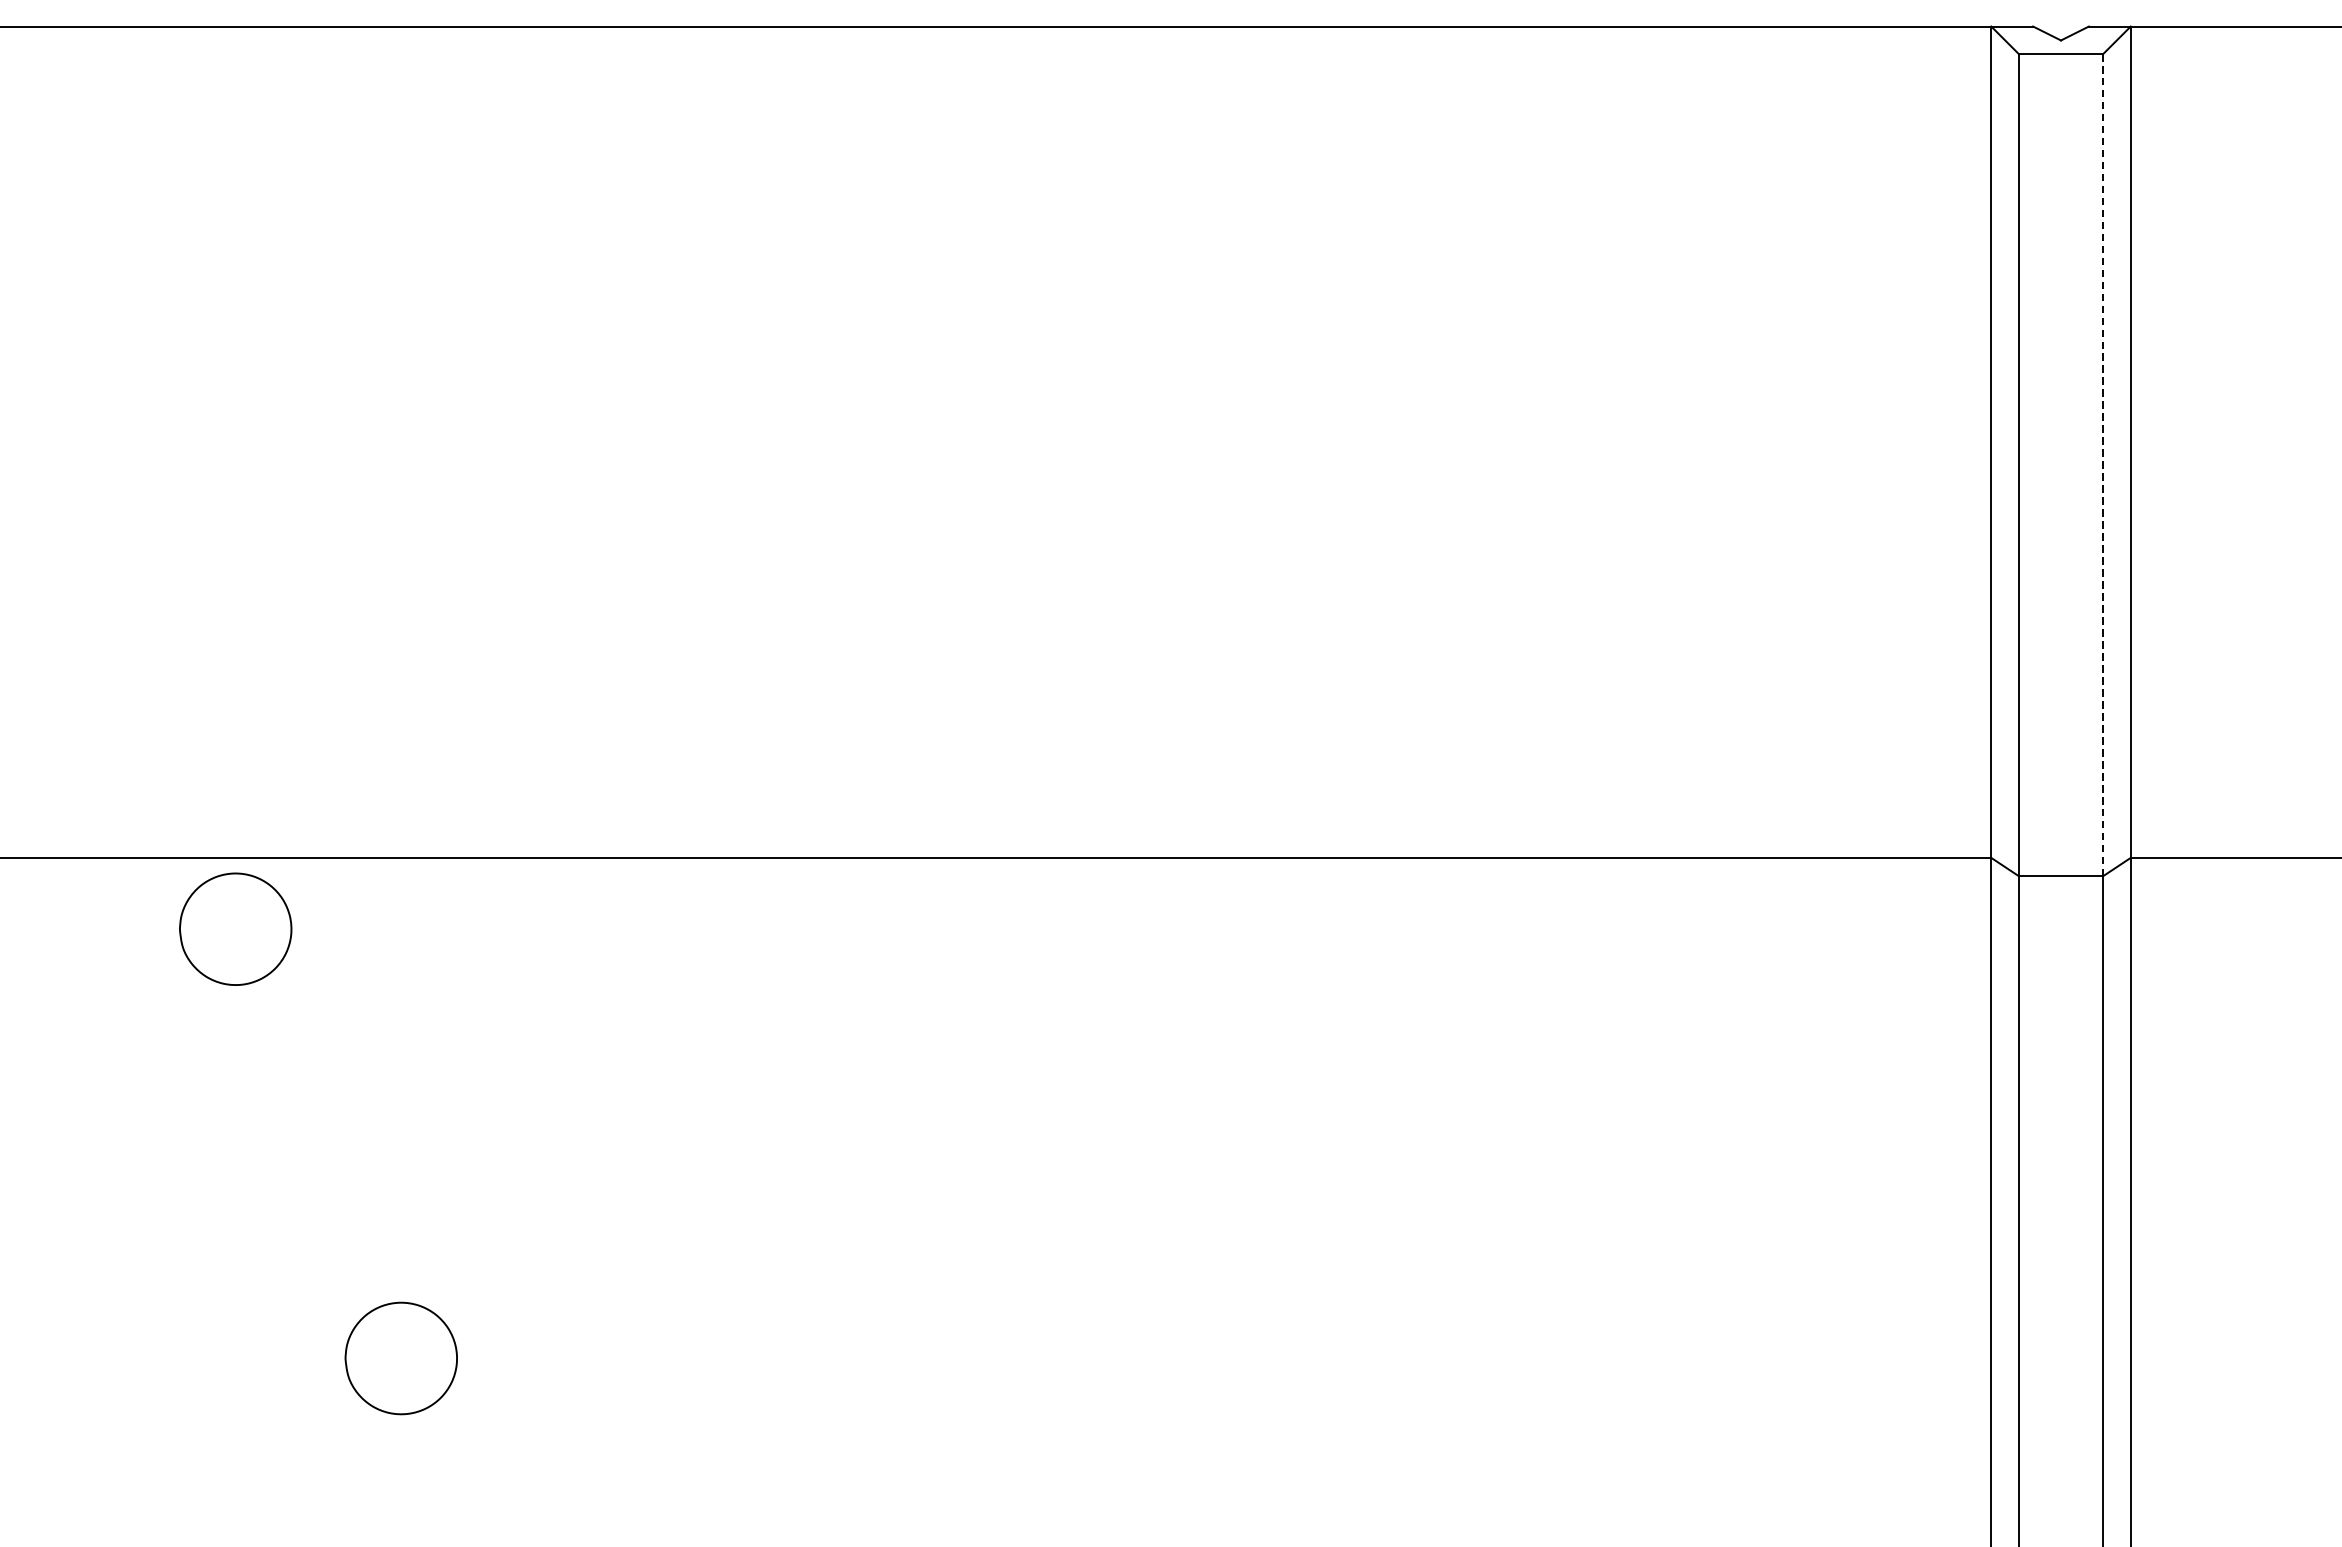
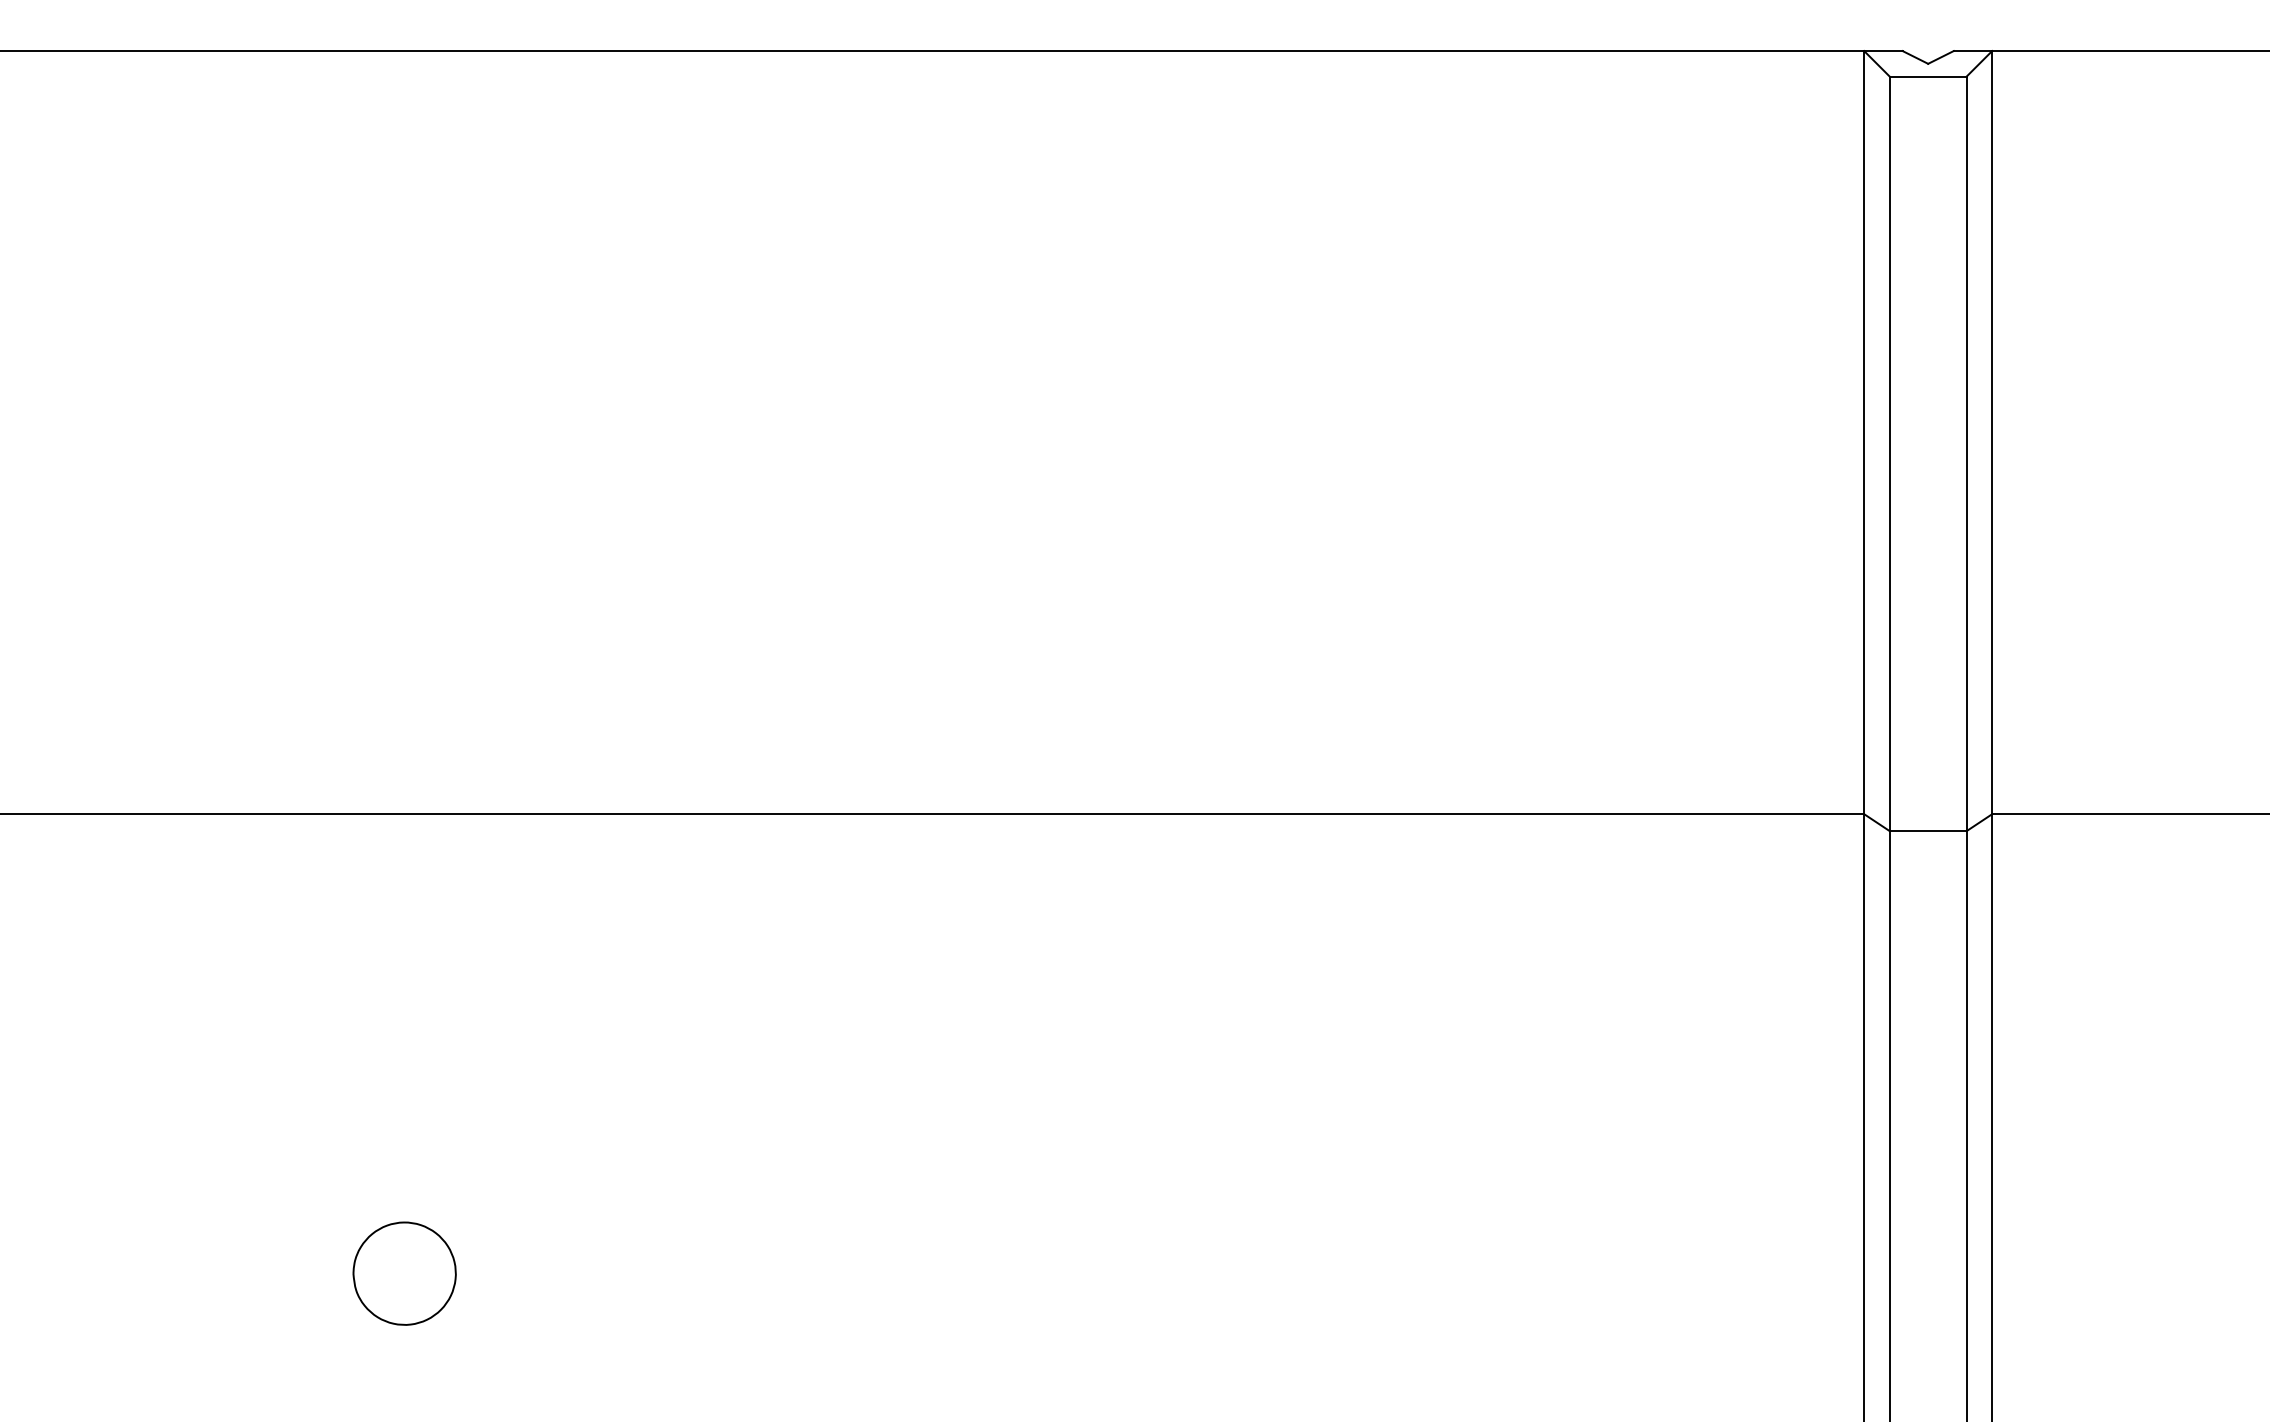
line: (2102, 464) -> (1966, 453), dashed -> solid
part: (235, 929) -> (252, 879), removed

